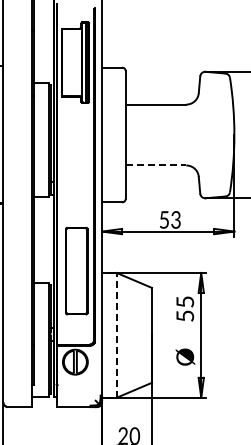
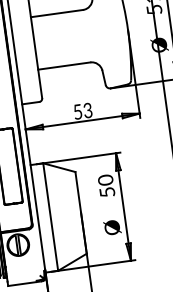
line: (156, 165) -> (64, 66), dashed -> solid
text: (185, 301) -> (105, 179), 55 -> 50
line: (116, 334) -> (50, 216), dashed -> solid

